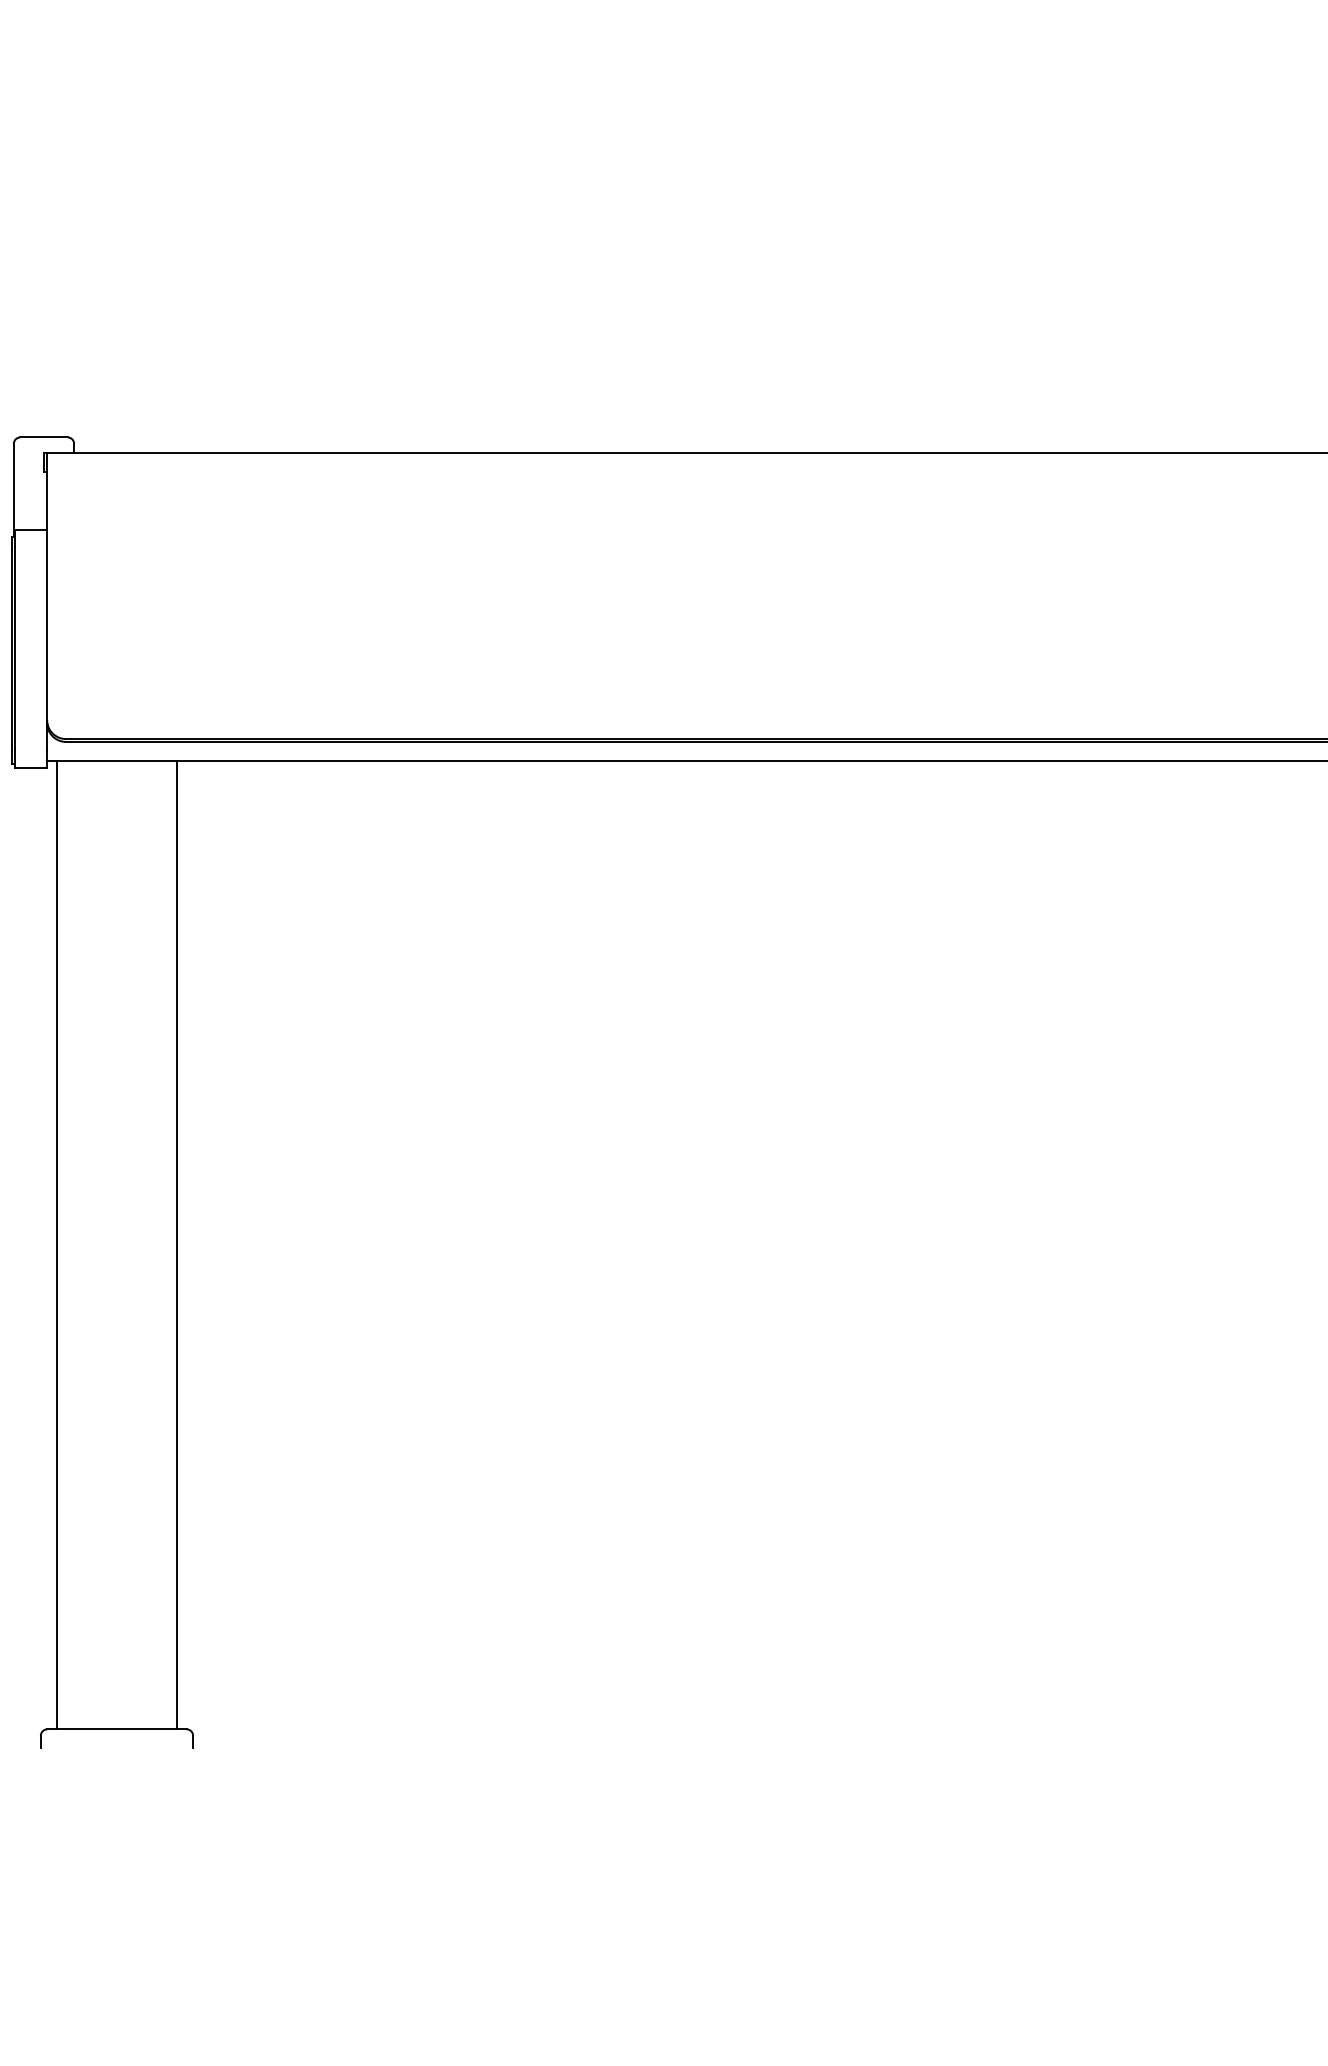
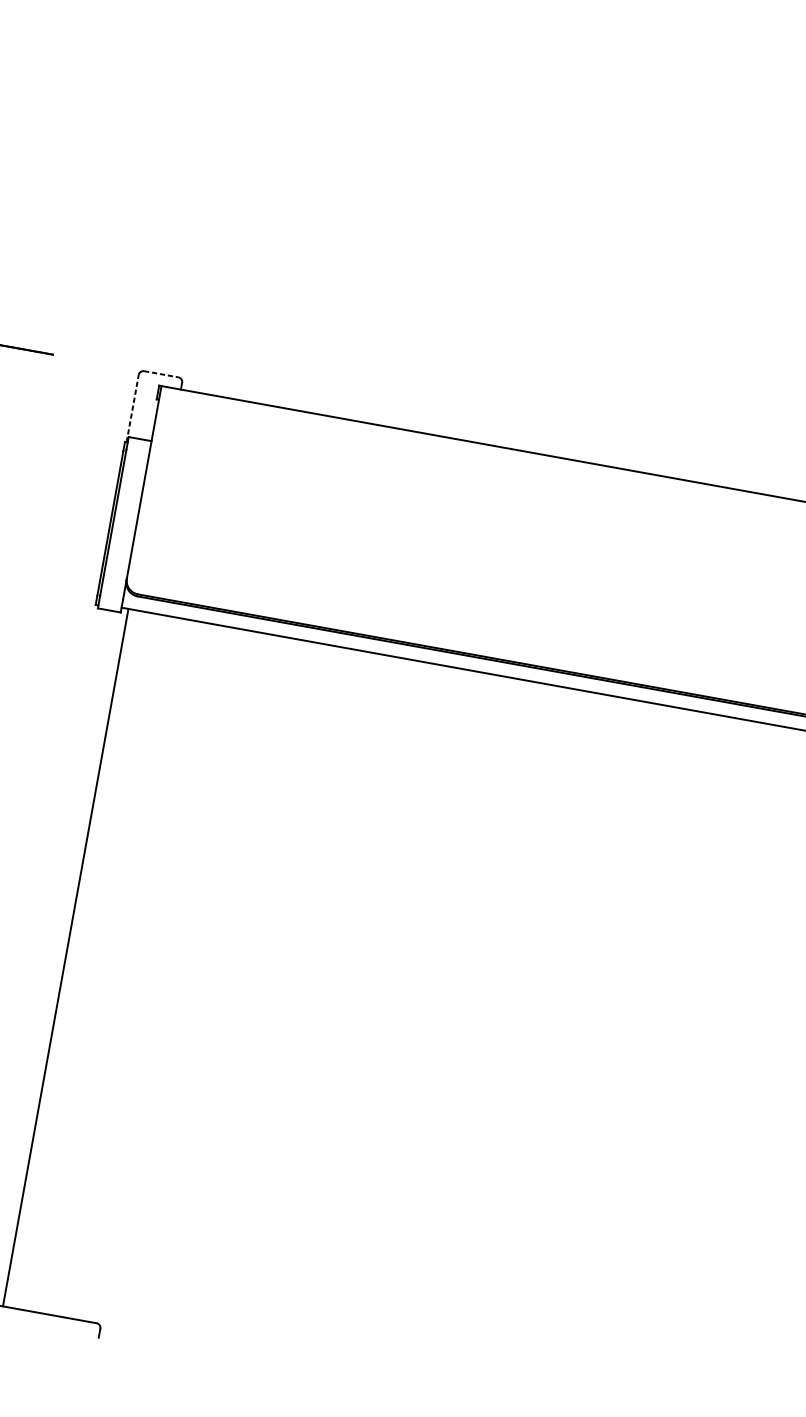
line: (44, 437) -> (161, 374), solid -> dashed
line: (13, 490) -> (132, 408), solid -> dashed
line: (177, 1245) -> (152, 973), removed

